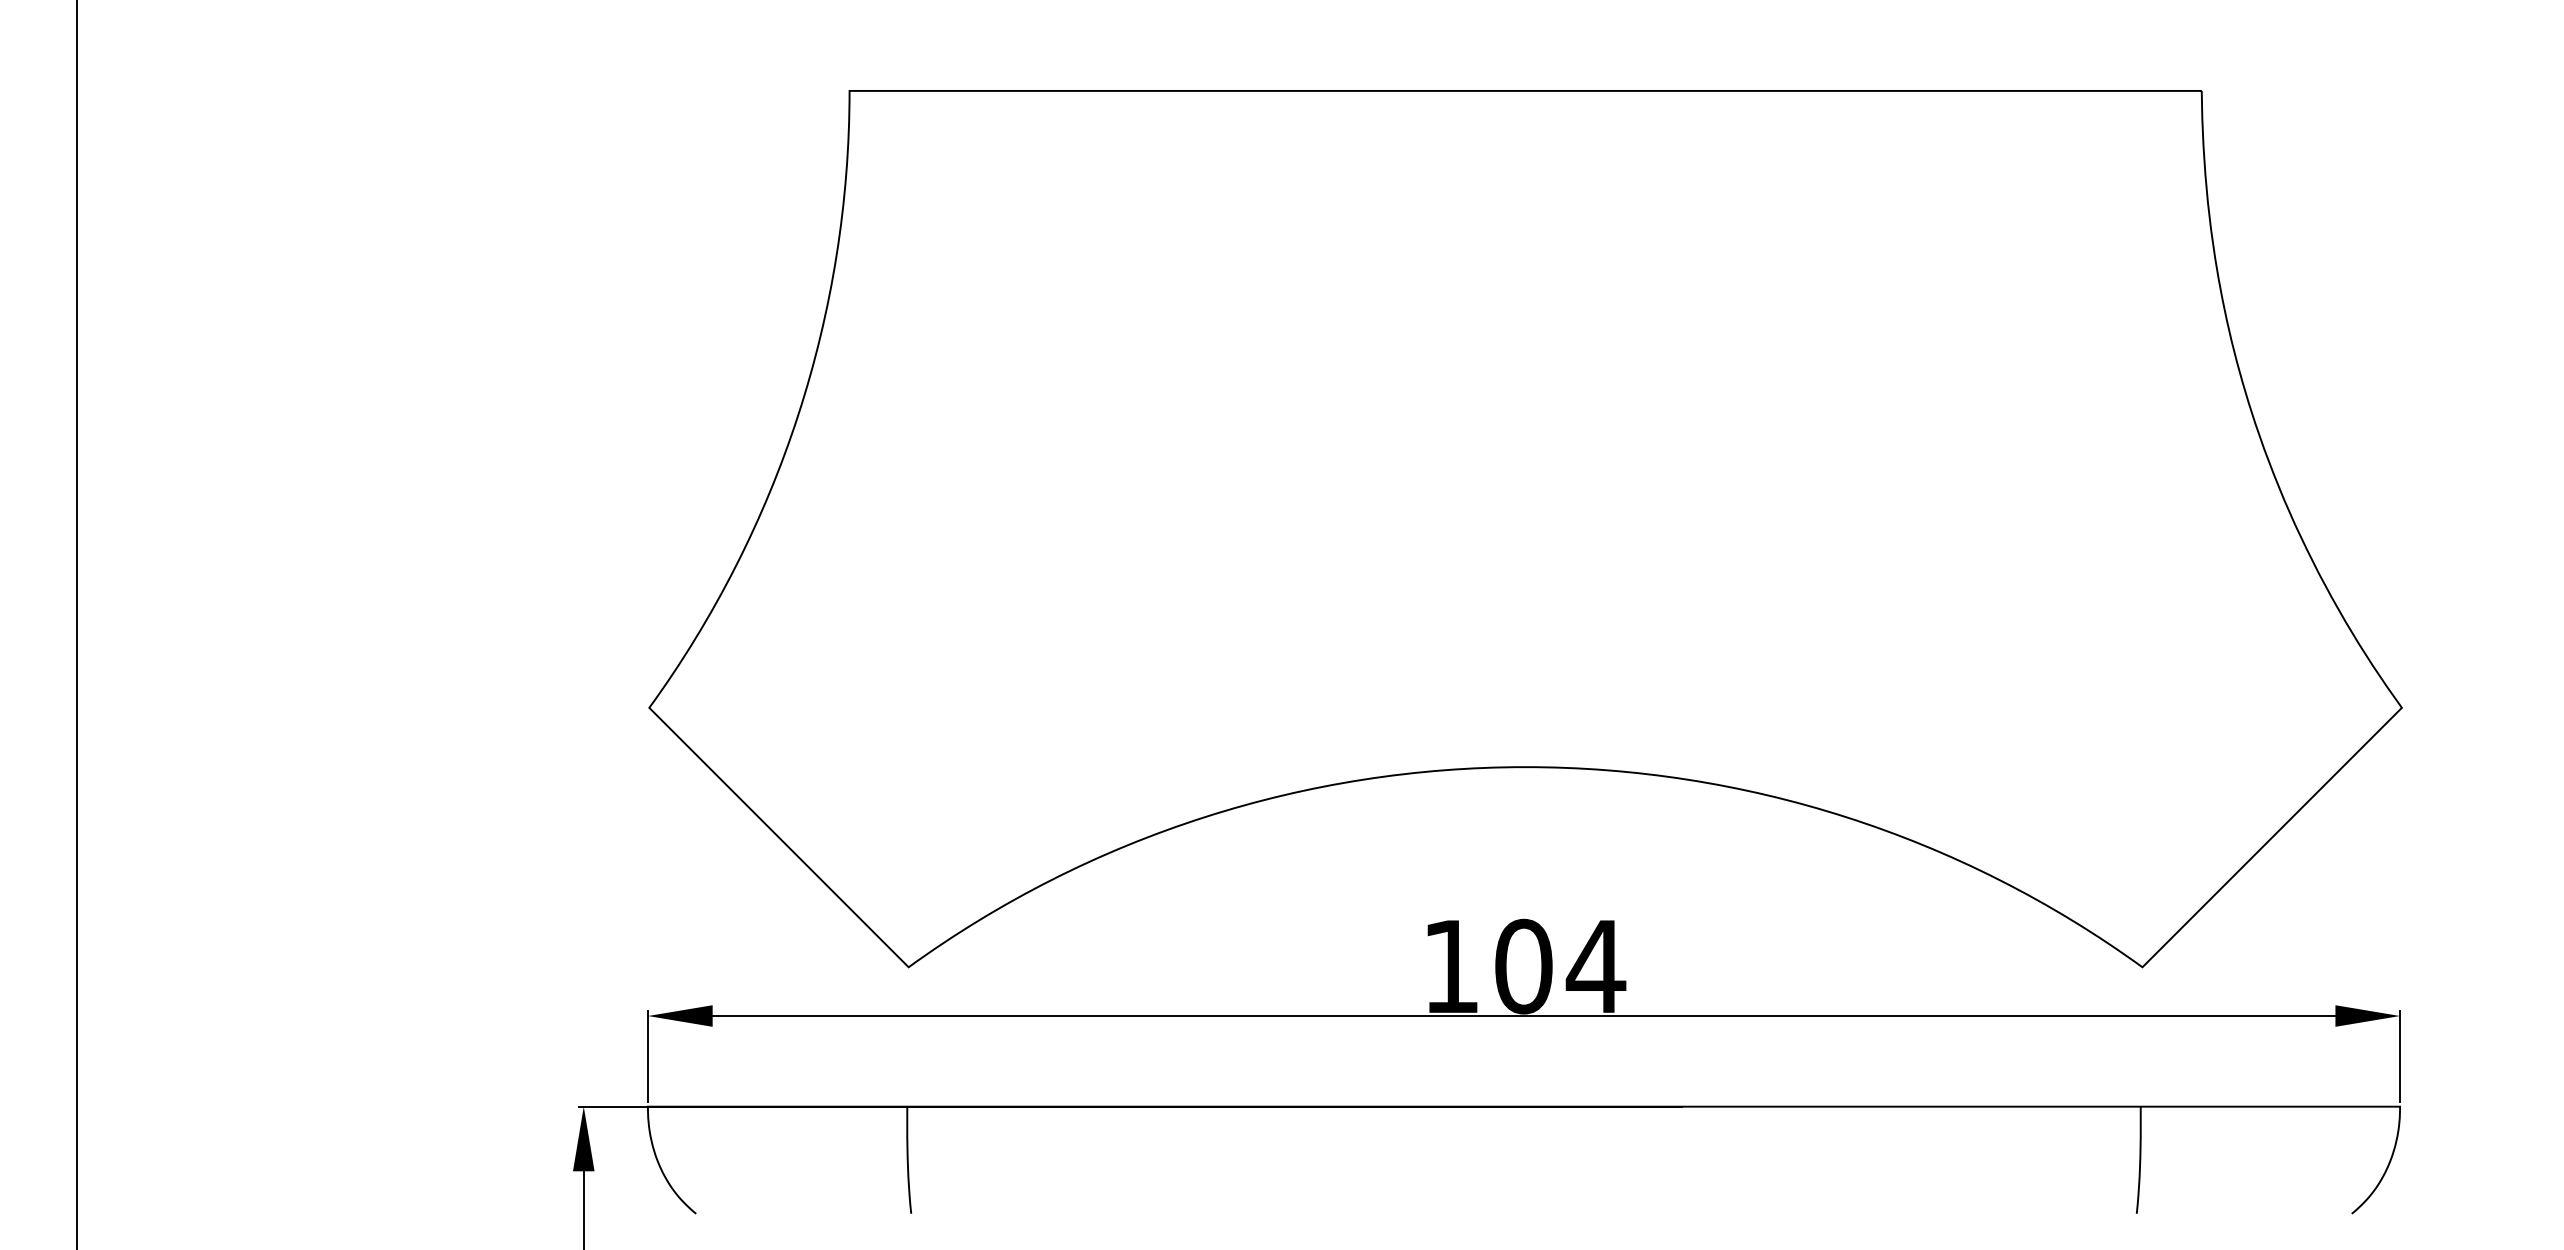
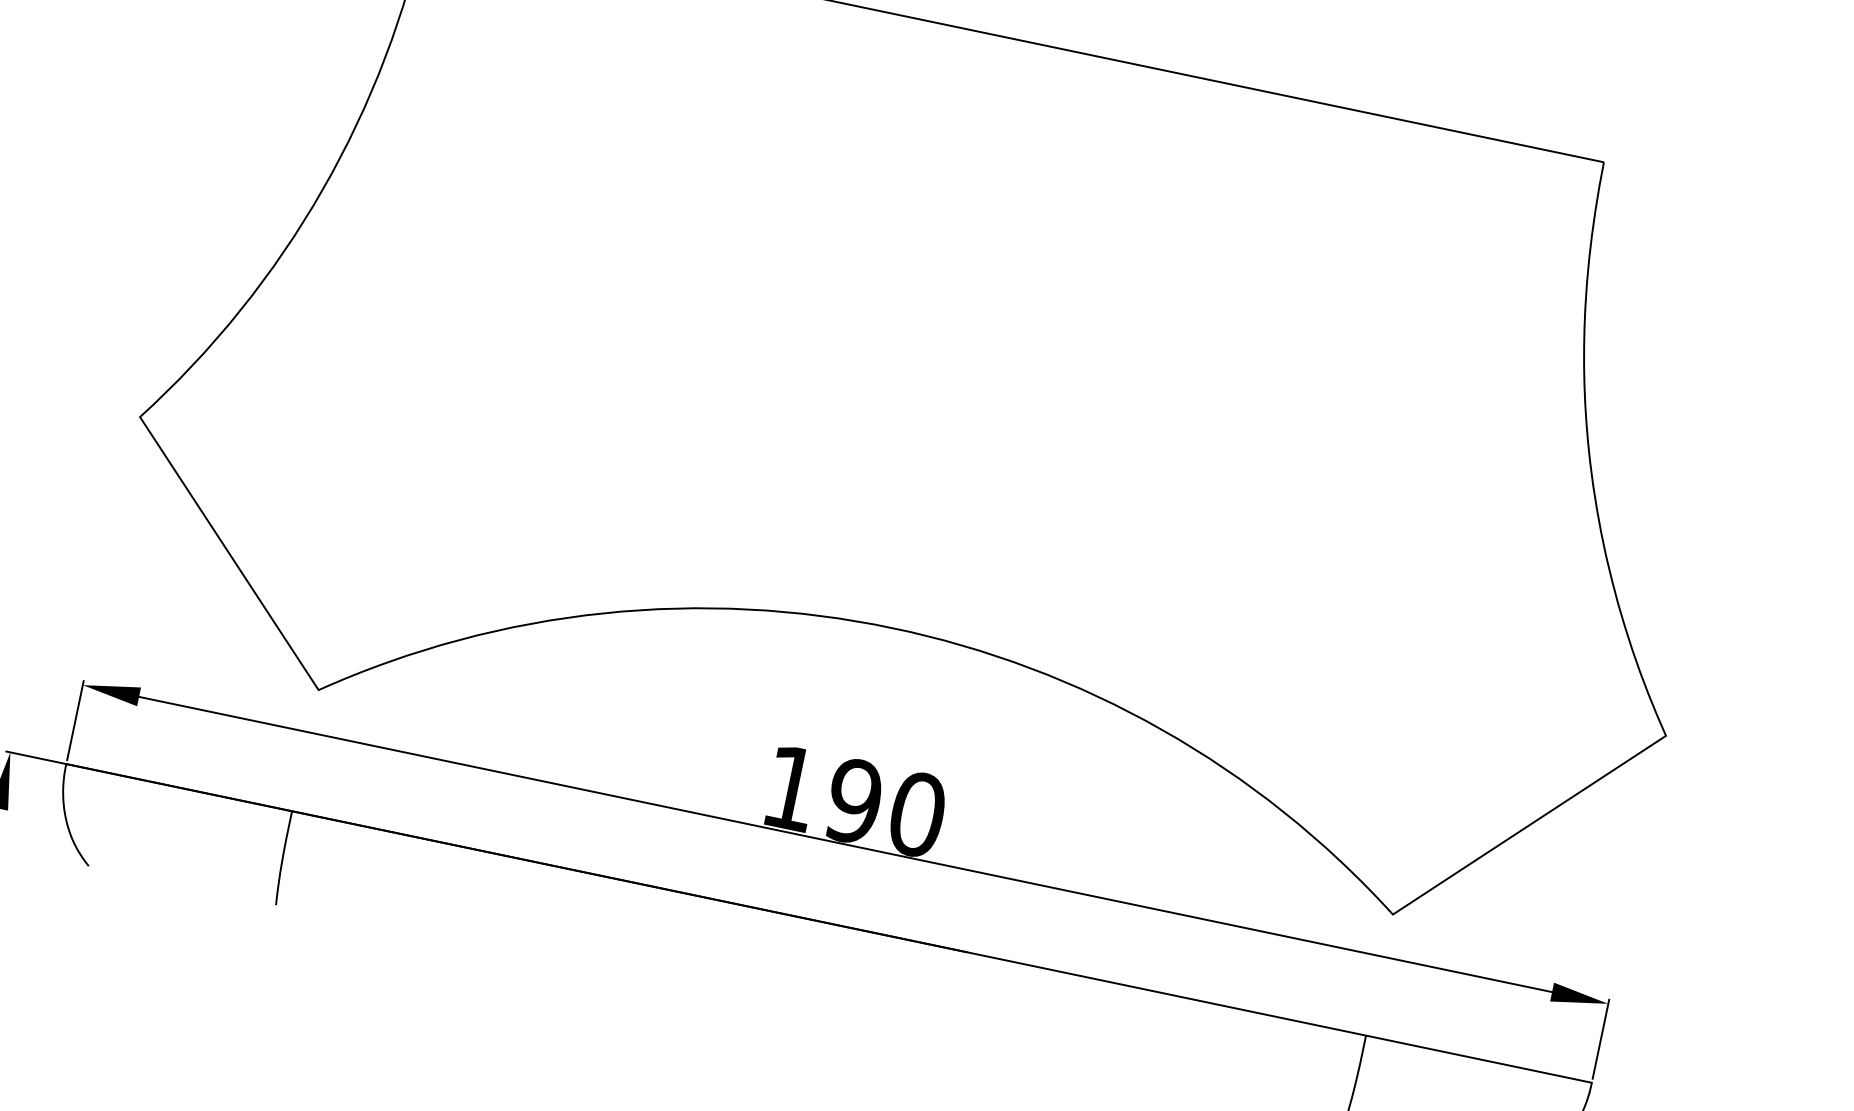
text: (1560, 966) -> (886, 808), 104 -> 190

